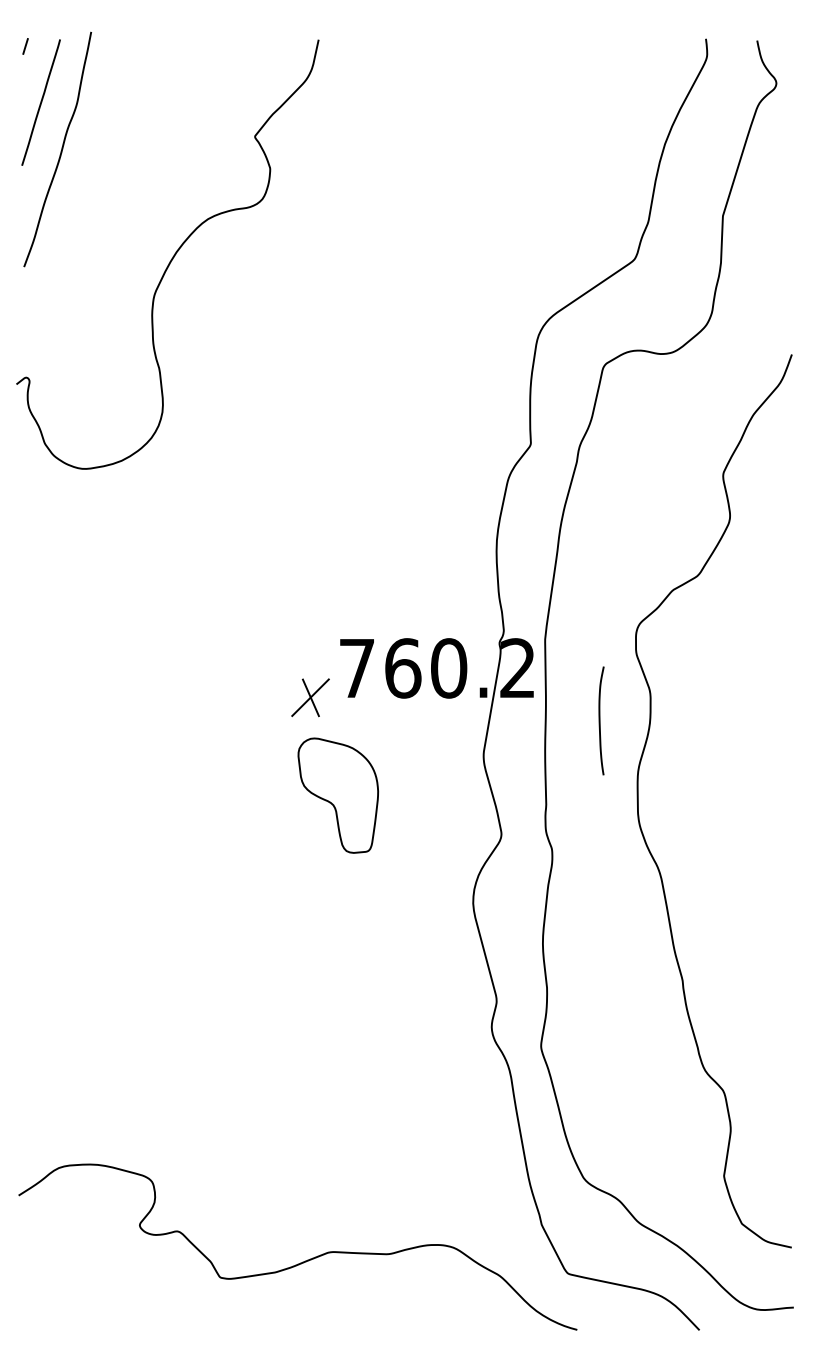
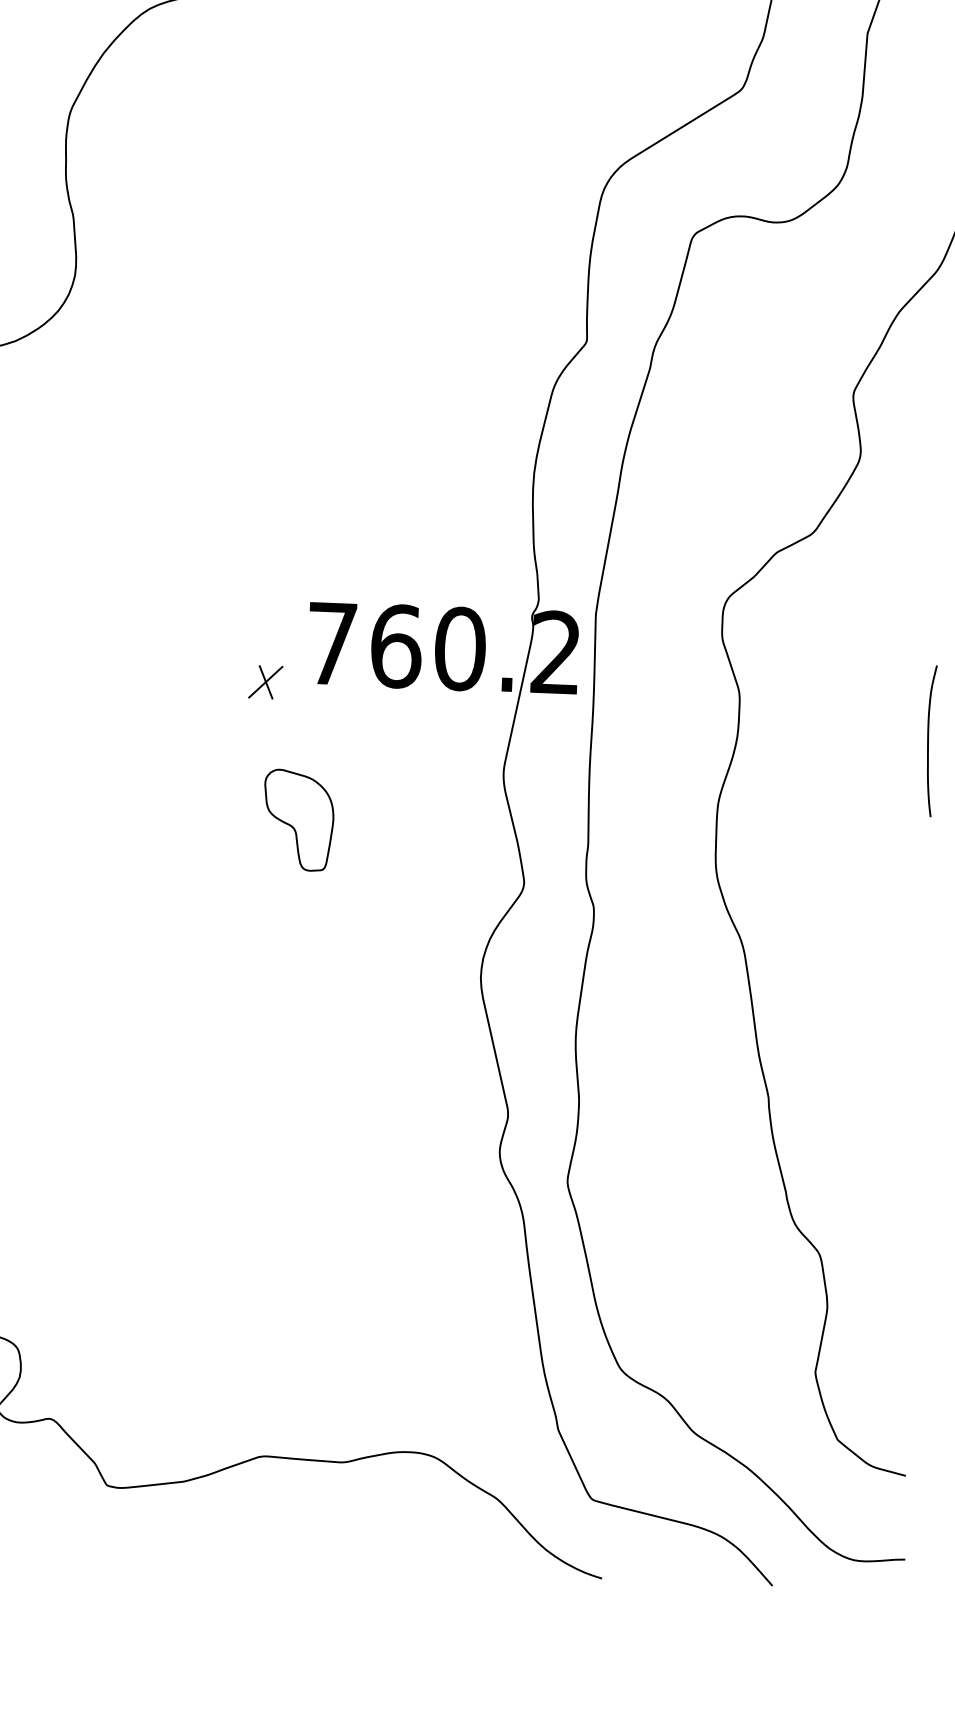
part: (310, 697) -> (265, 681), size x0.62
curve: (600, 720) -> (929, 740), moved
part: (337, 795) -> (297, 819), size x0.62

